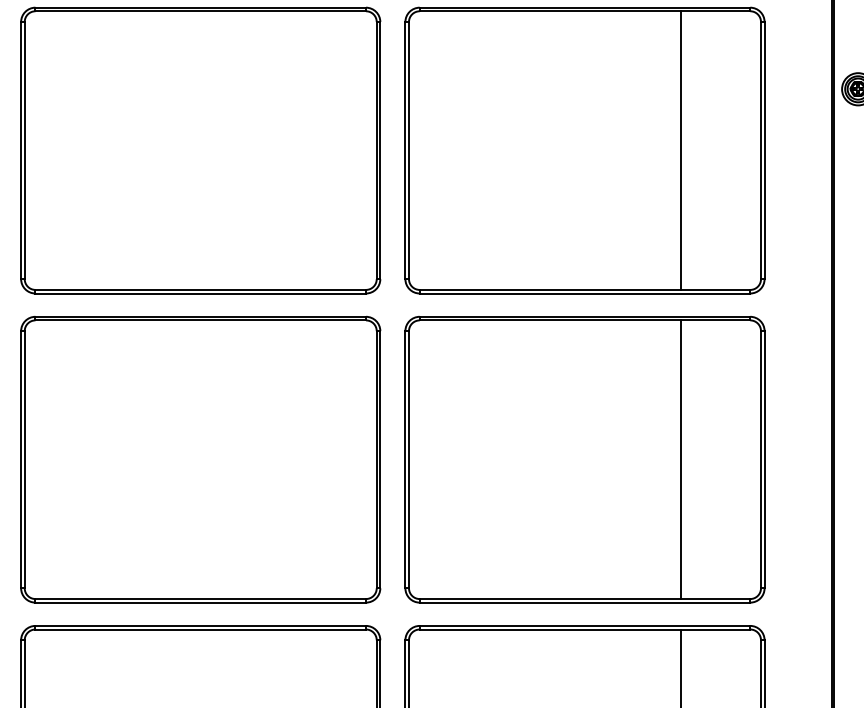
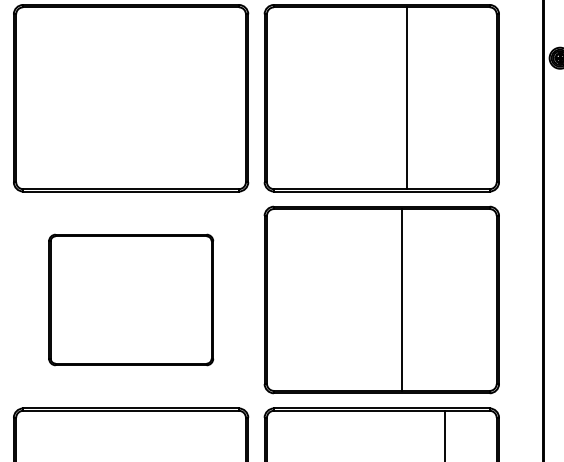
line: (680, 150) -> (406, 98), moved
part: (201, 458) -> (131, 299), size x0.7
line: (680, 458) -> (401, 299), moved

